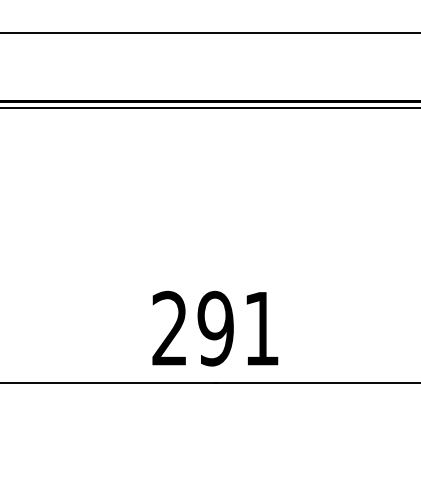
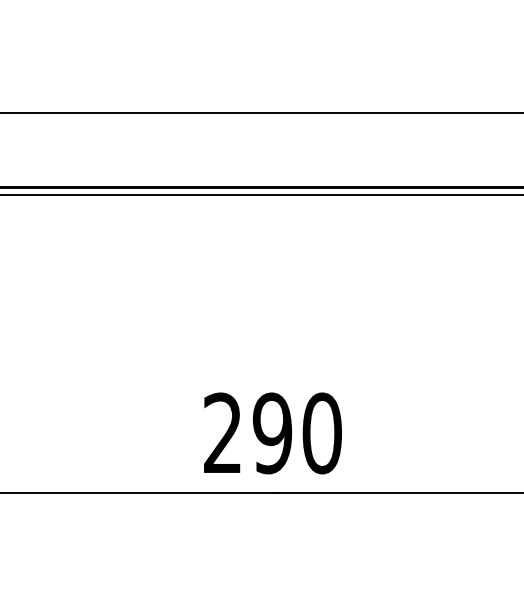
text: (261, 328) -> (321, 433), 291 -> 290

